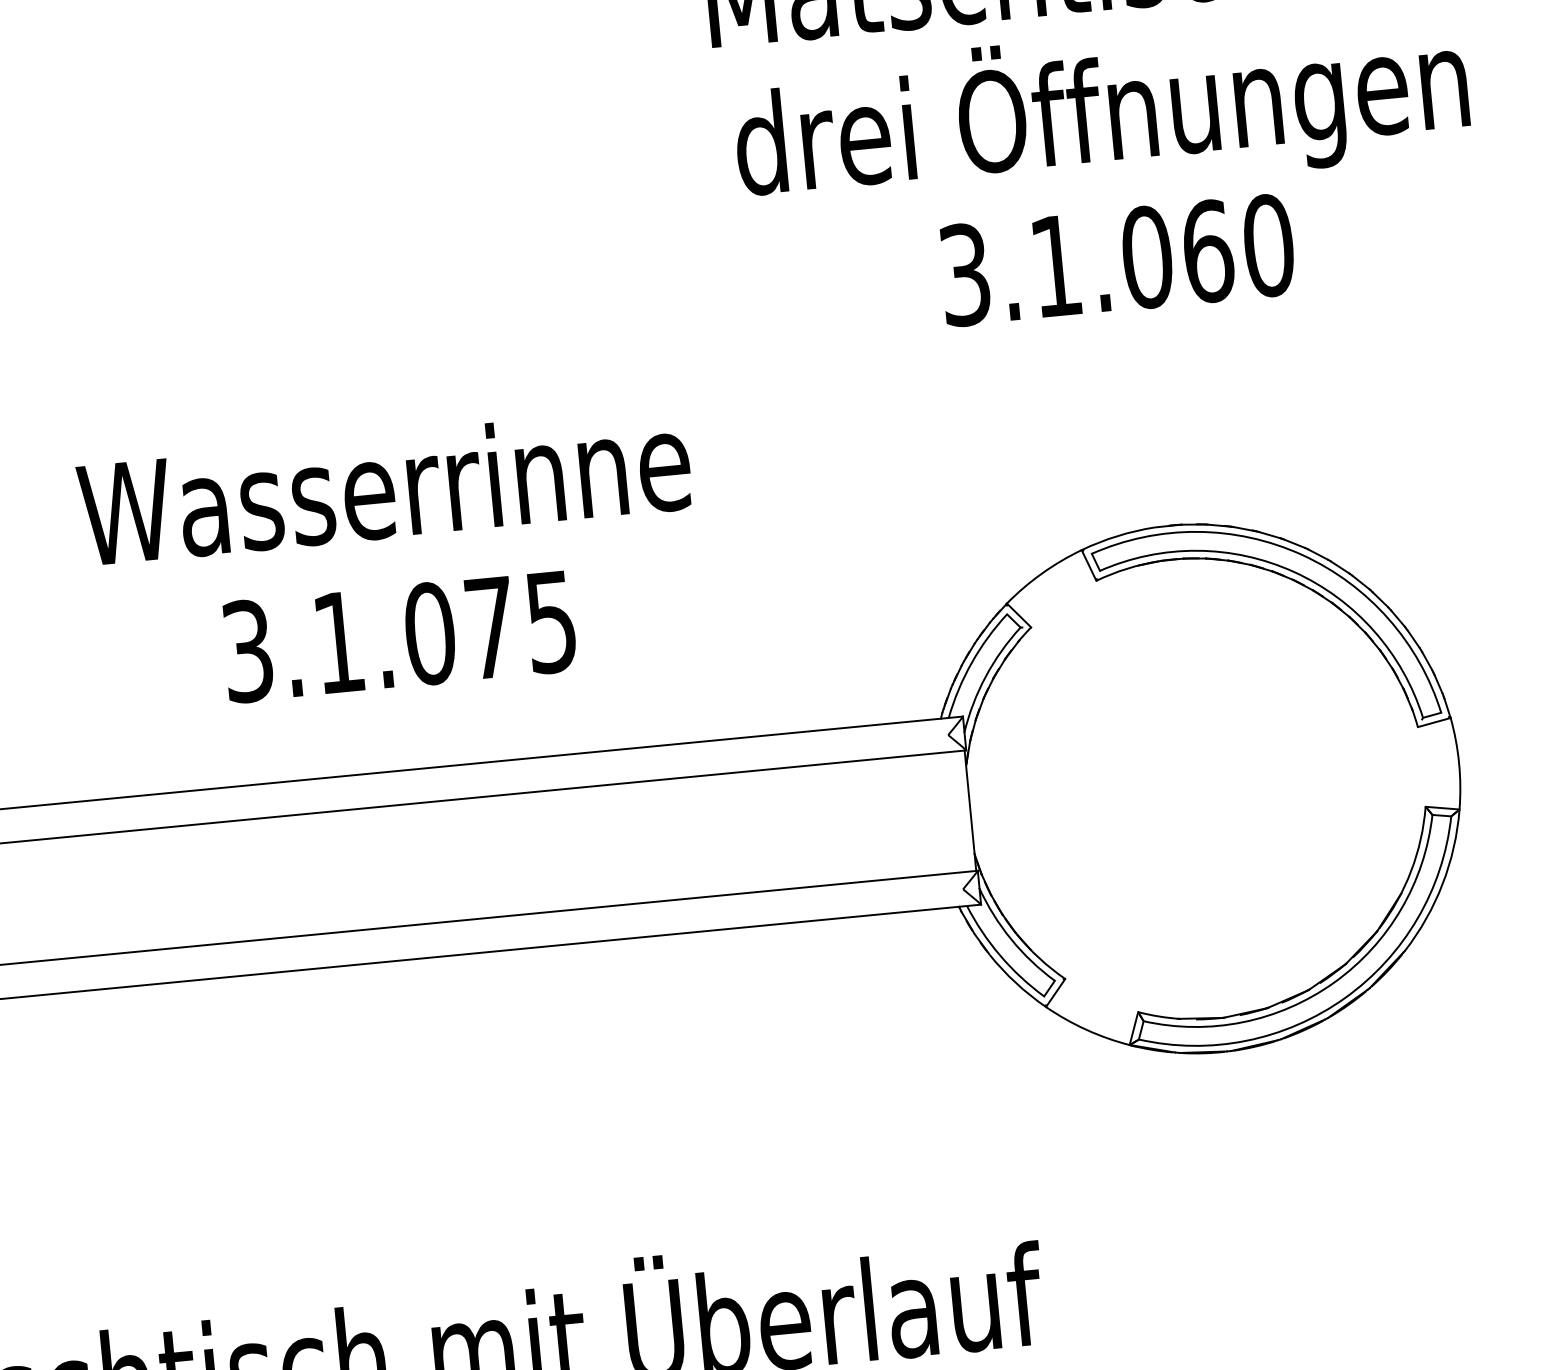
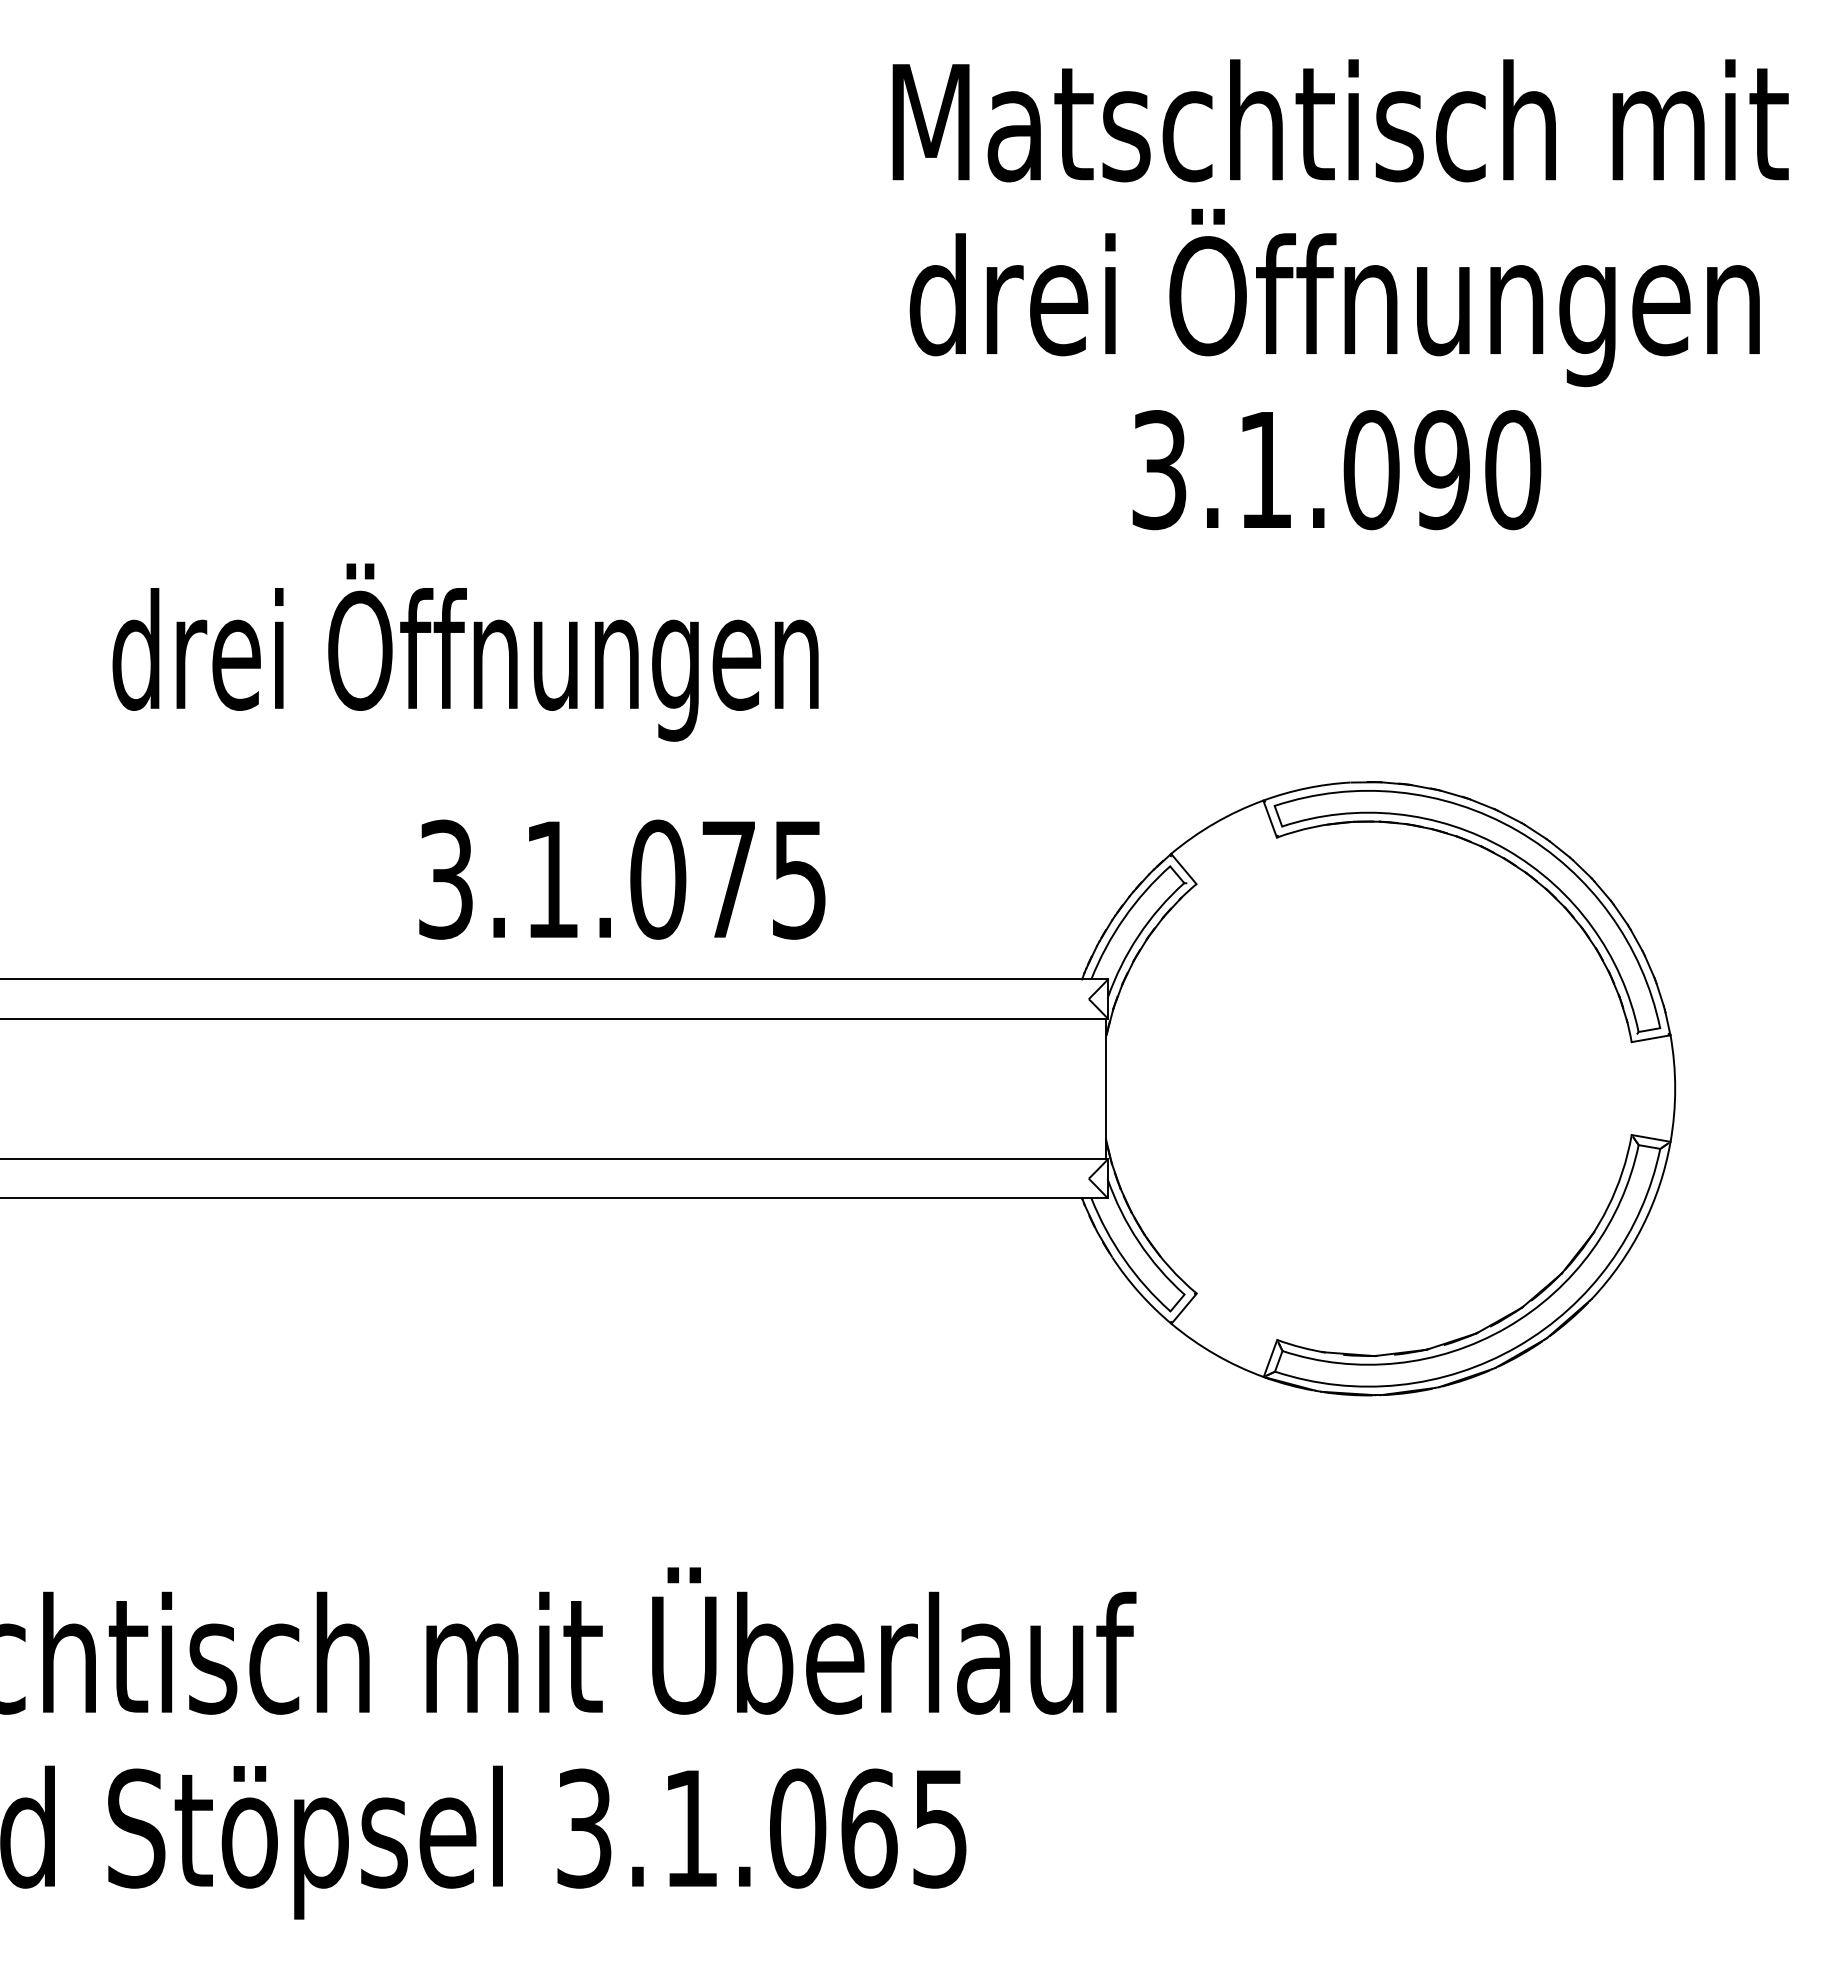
text: (1208, 251) -> (1442, 470), 3.1.060 -> 3.1.090
text: (384, 488) -> (465, 652), Wasserrinne -> drei Öffnungen
text: (399, 636) -> (622, 879), moved

